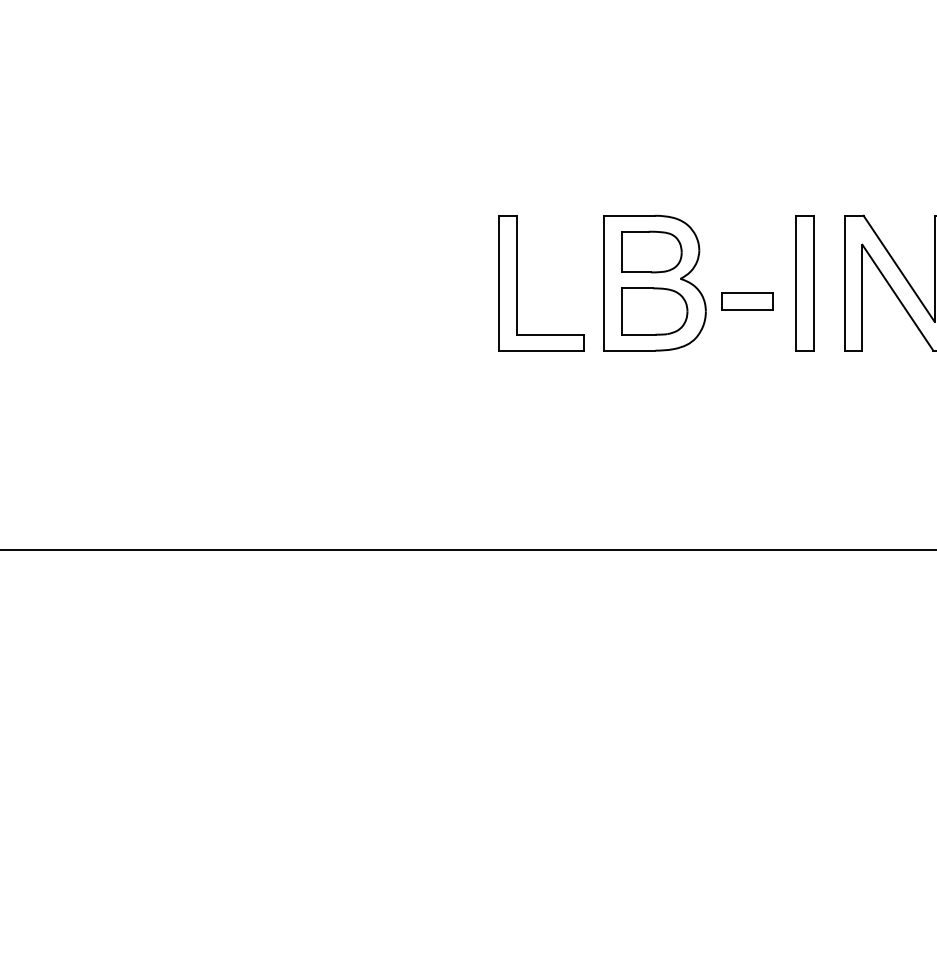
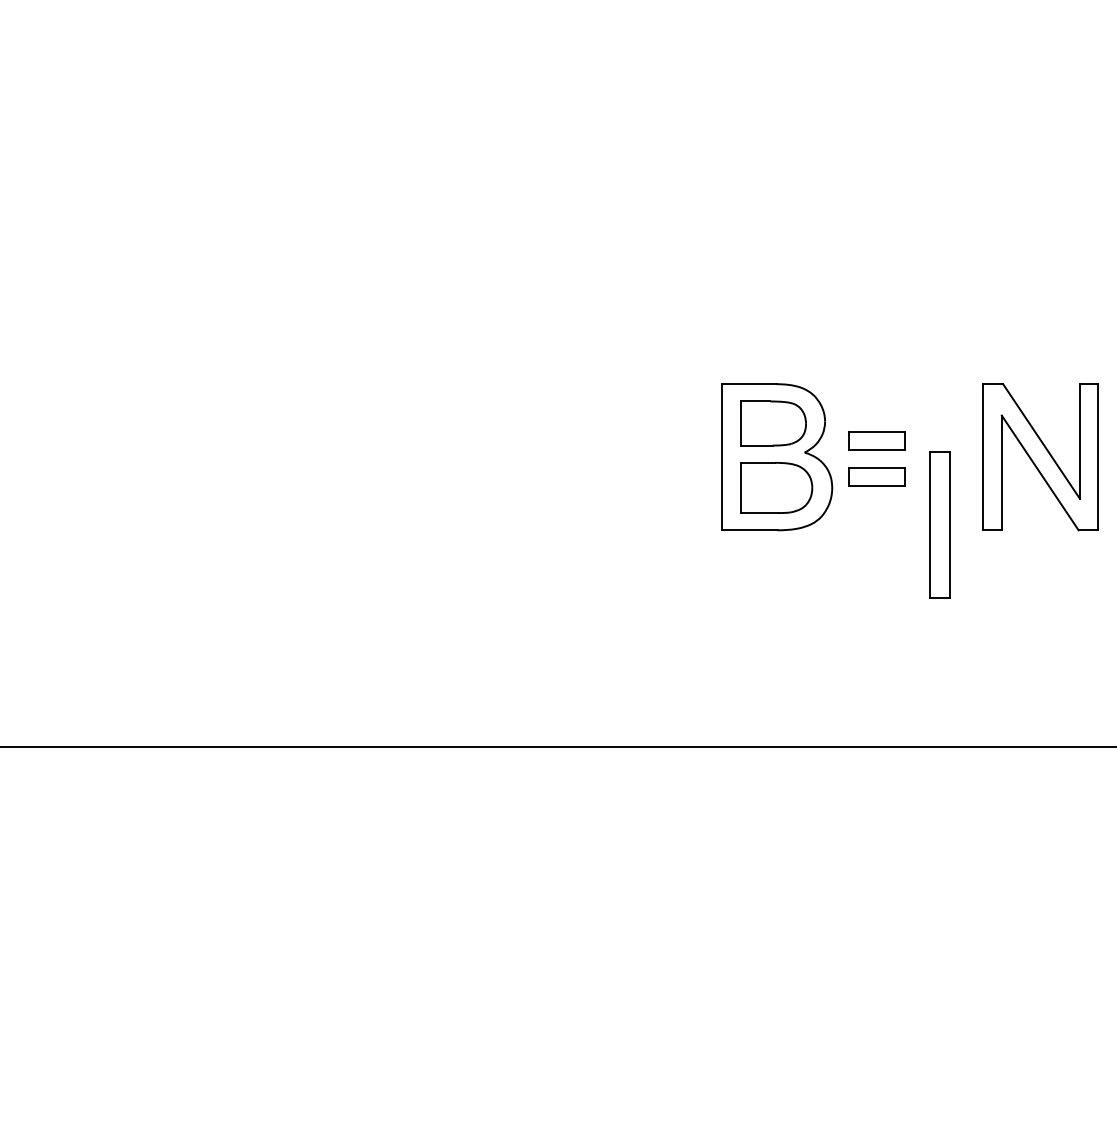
part: (746, 267) -> (876, 440), added
part: (517, 282) -> (628, 456), removed
part: (804, 282) -> (939, 524), moved

